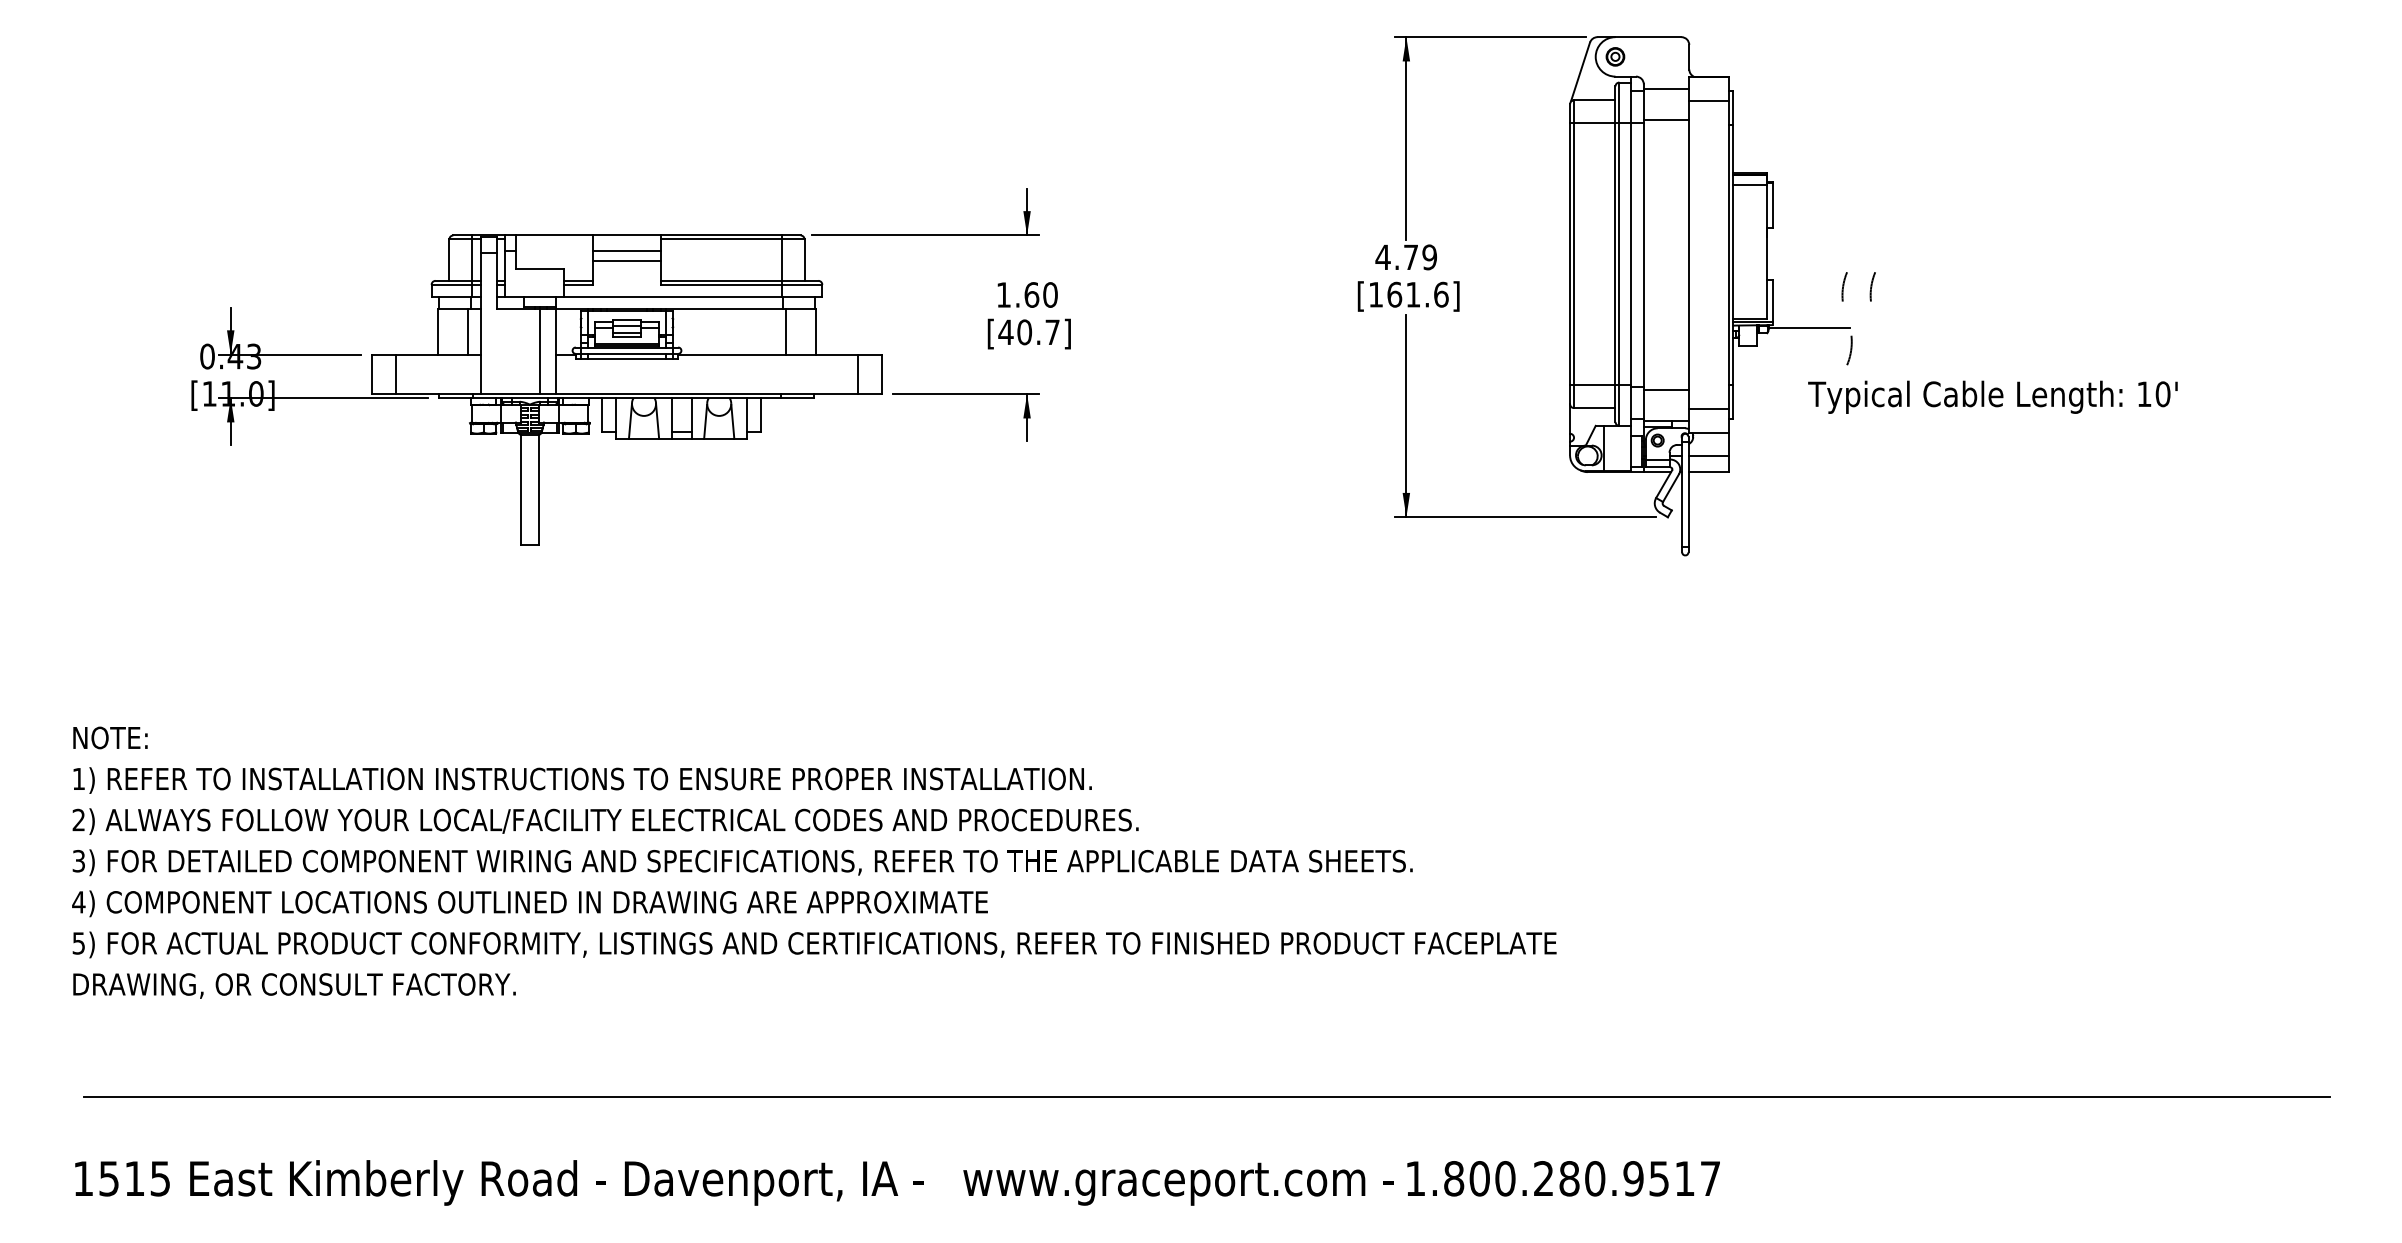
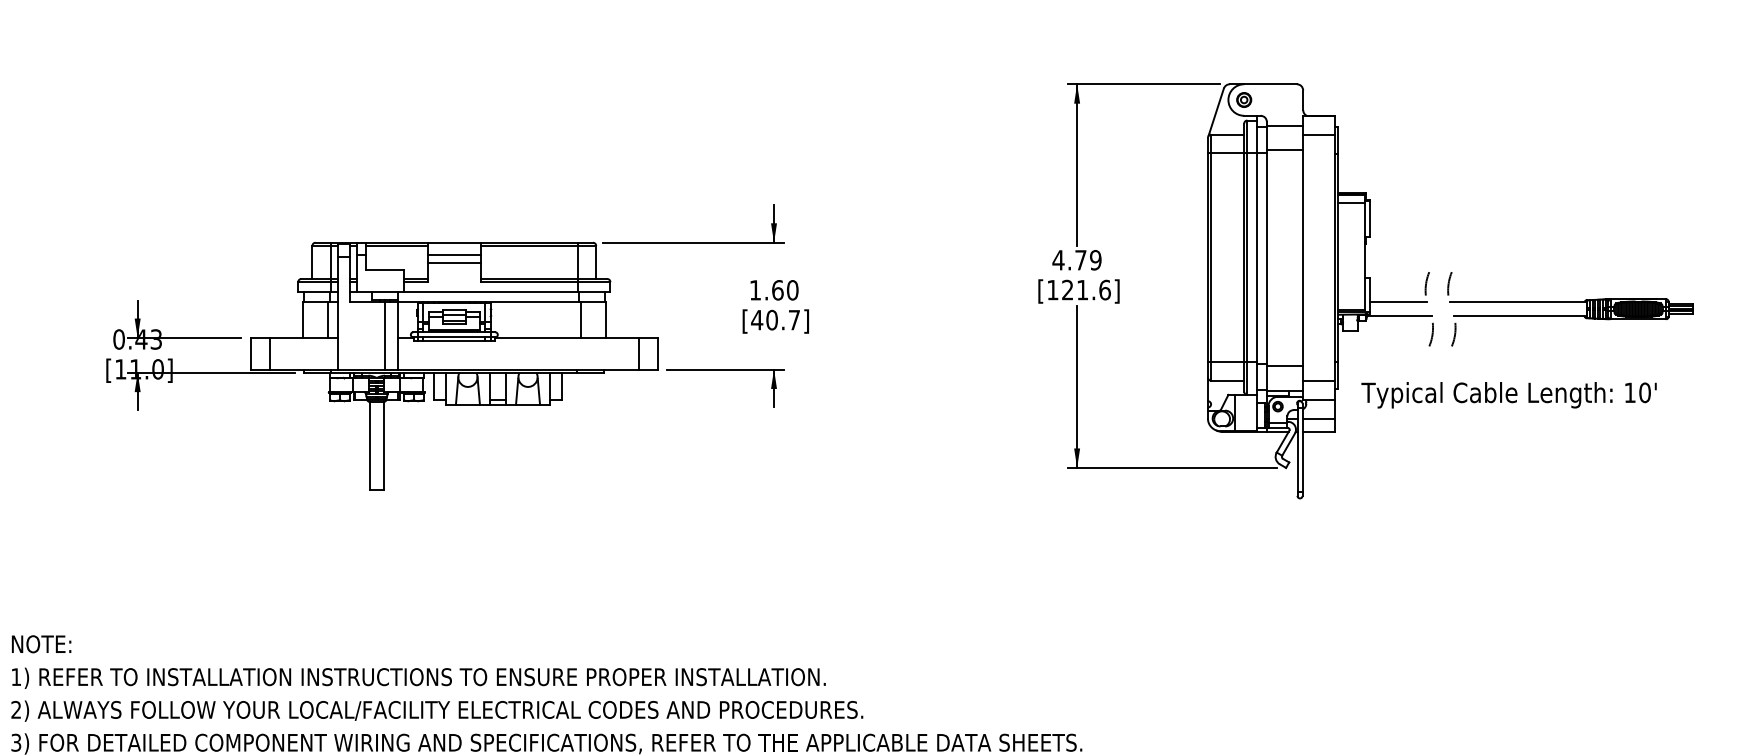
line: (554, 239) -> (396, 245), added
text: (1394, 294) -> (1067, 289), [161.6] -> [121.6]
line: (1808, 309) -> (1398, 301), added
part: (2024, 328) -> (1571, 317), added
text: (1992, 396) -> (1508, 394), moved

